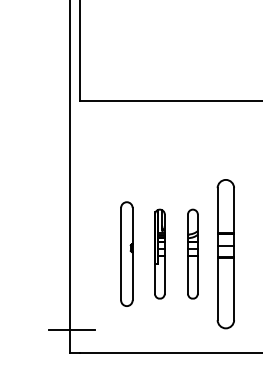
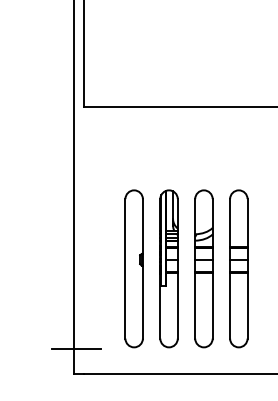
part: (126, 253) -> (133, 268), size x1.43
part: (159, 253) -> (168, 268), size x1.67
part: (192, 253) -> (203, 268), size x1.67

